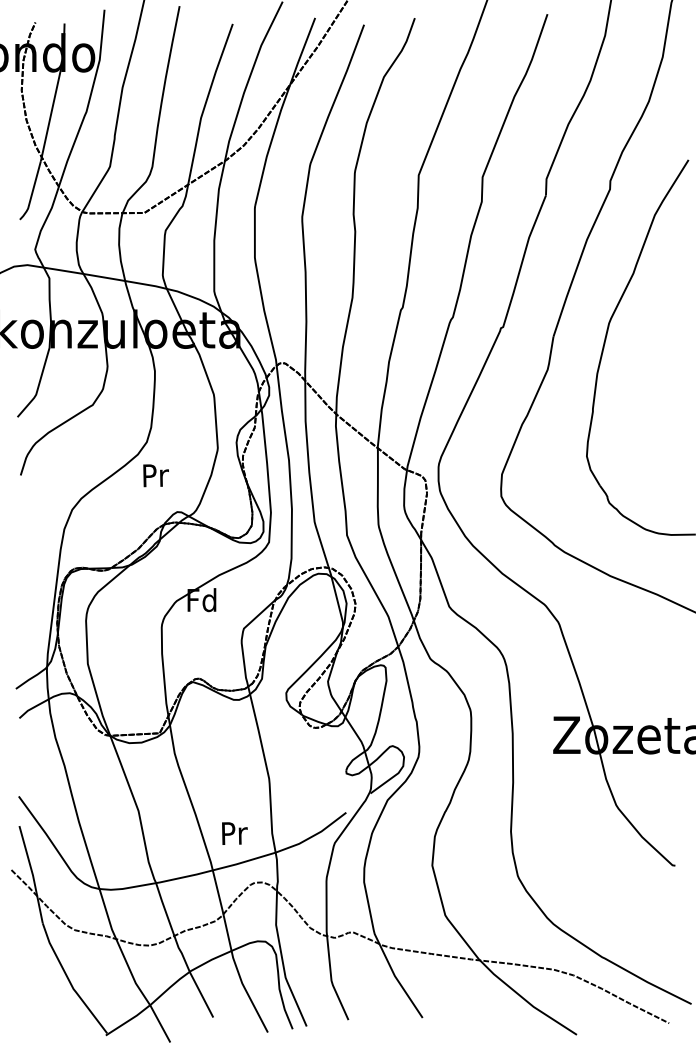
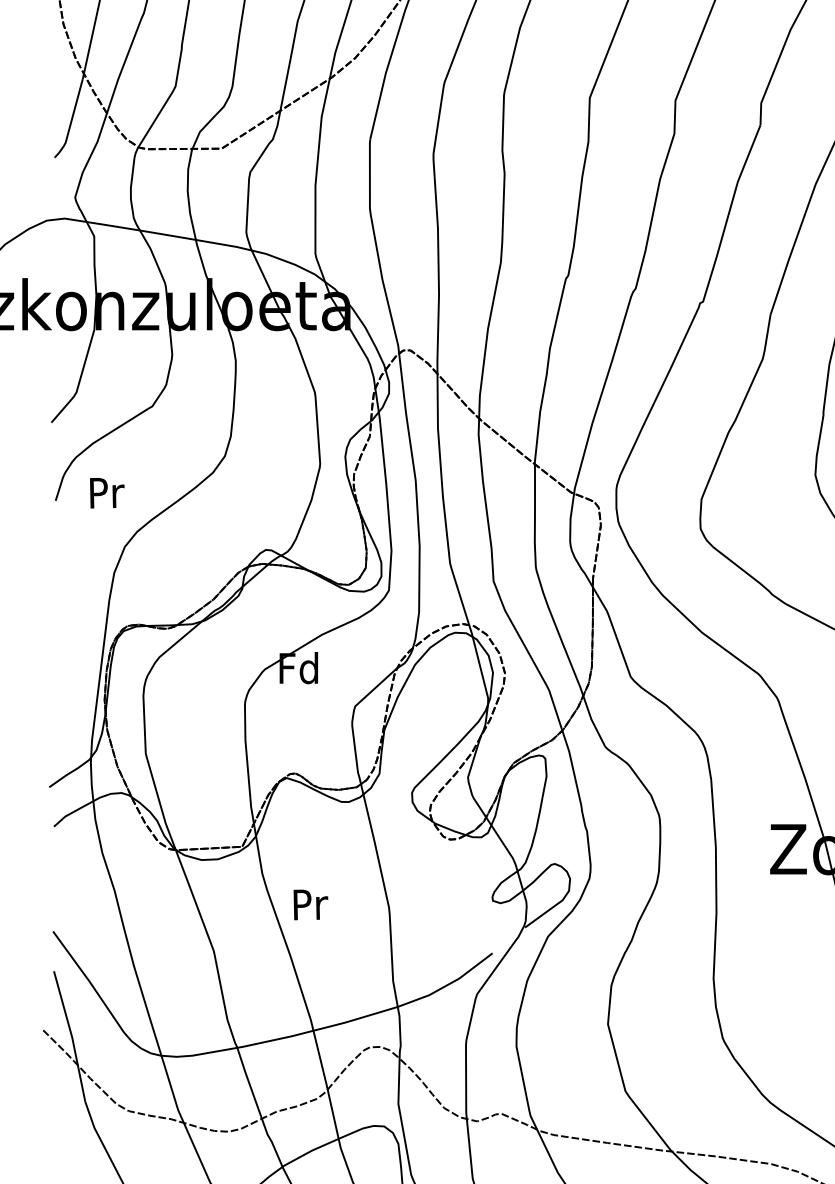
text: (155, 475) -> (106, 492), moved
text: (234, 833) -> (310, 904), moved

